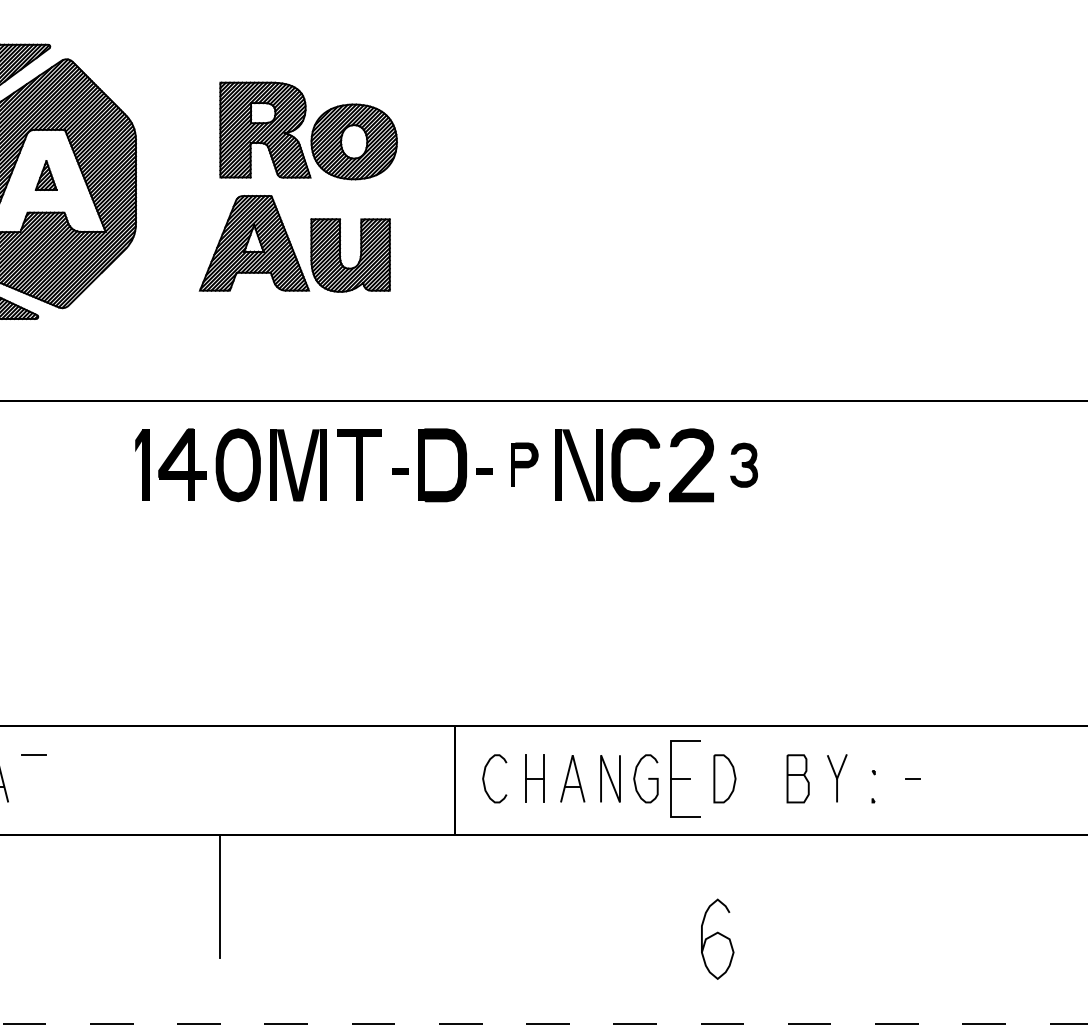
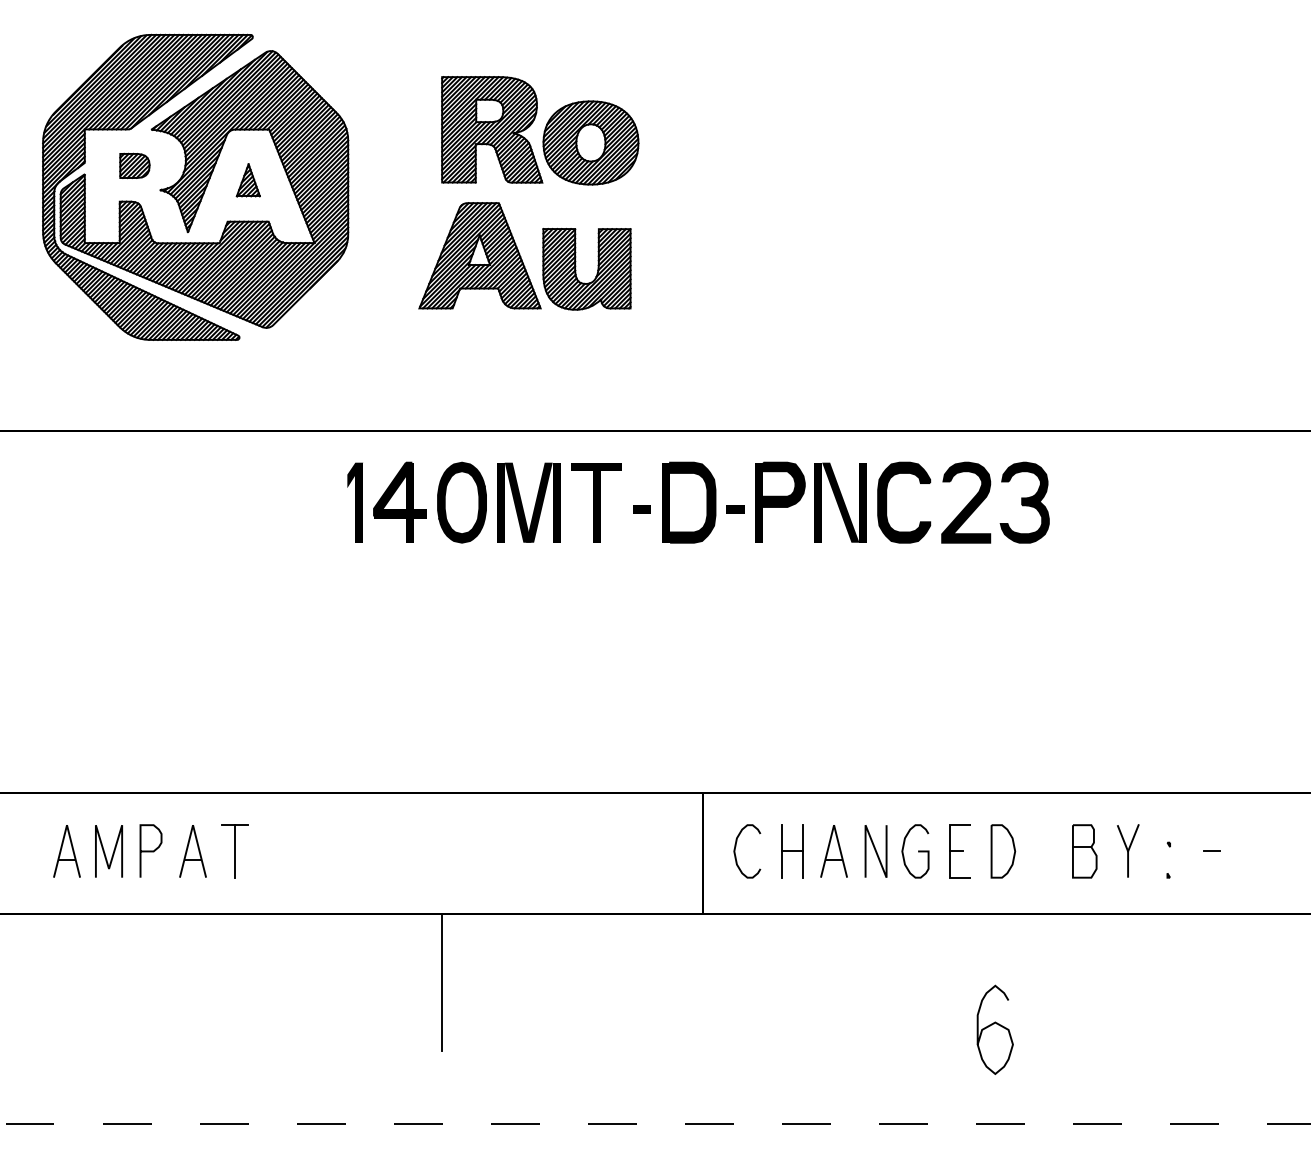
part: (524, 464) -> (780, 501), size x1.67
part: (743, 465) -> (1024, 502), size x1.67
line: (34, 778) -> (235, 851), added
part: (685, 778) -> (959, 851), size x0.62

